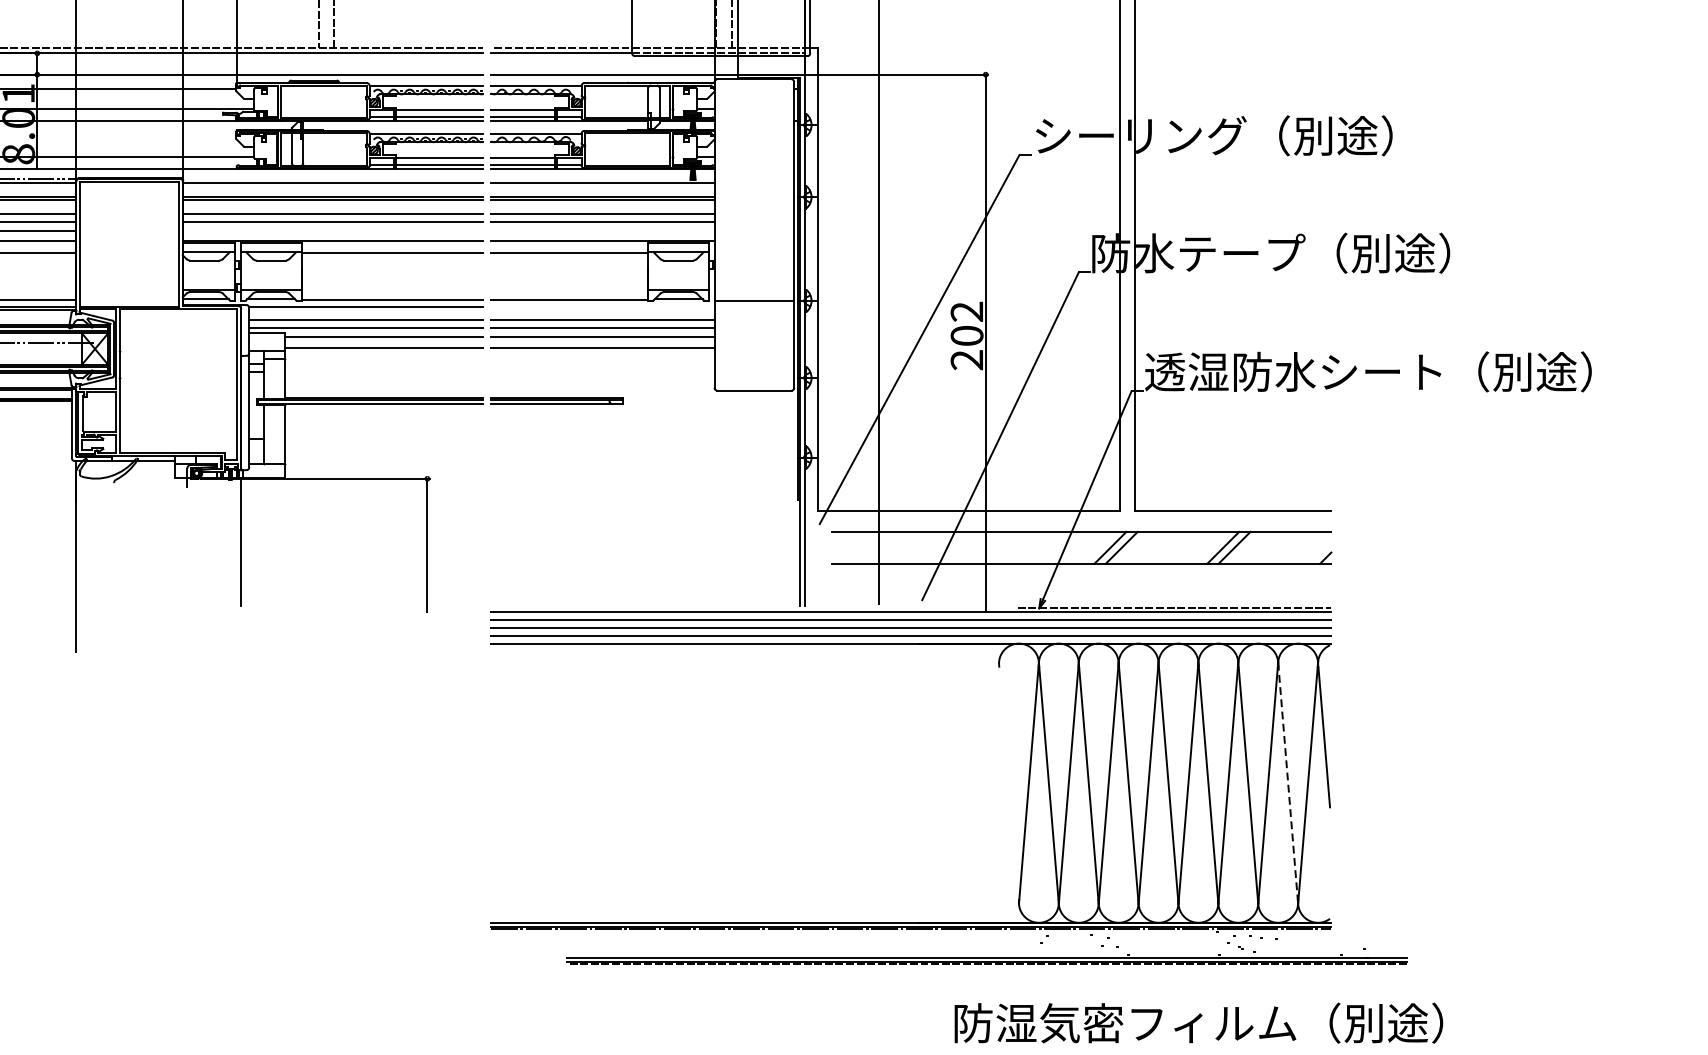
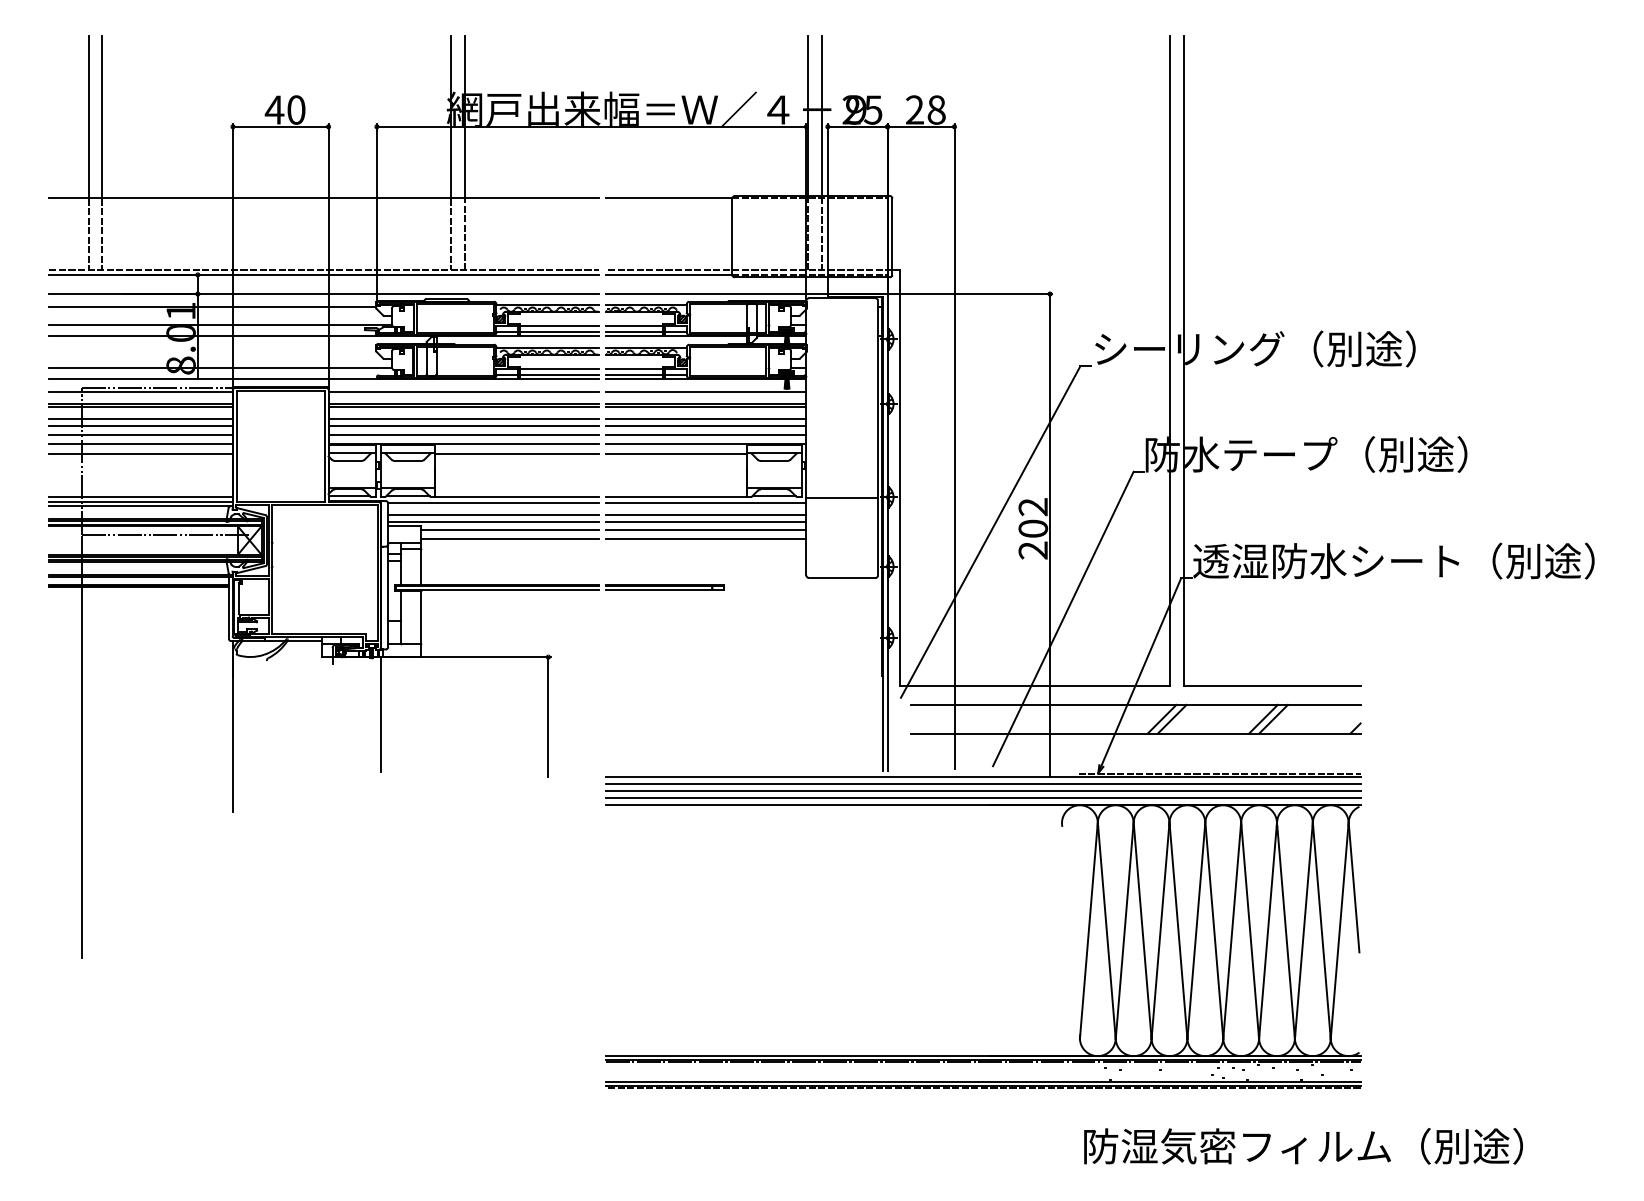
line: (332, 230) -> (463, 434), added
line: (602, 230) -> (705, 434), added
line: (602, 306) -> (705, 502), added
line: (1287, 782) -> (1321, 930), dashed -> solid
part: (987, 956) -> (983, 1081), moved
text: (1198, 1023) -> (1303, 1146), moved

